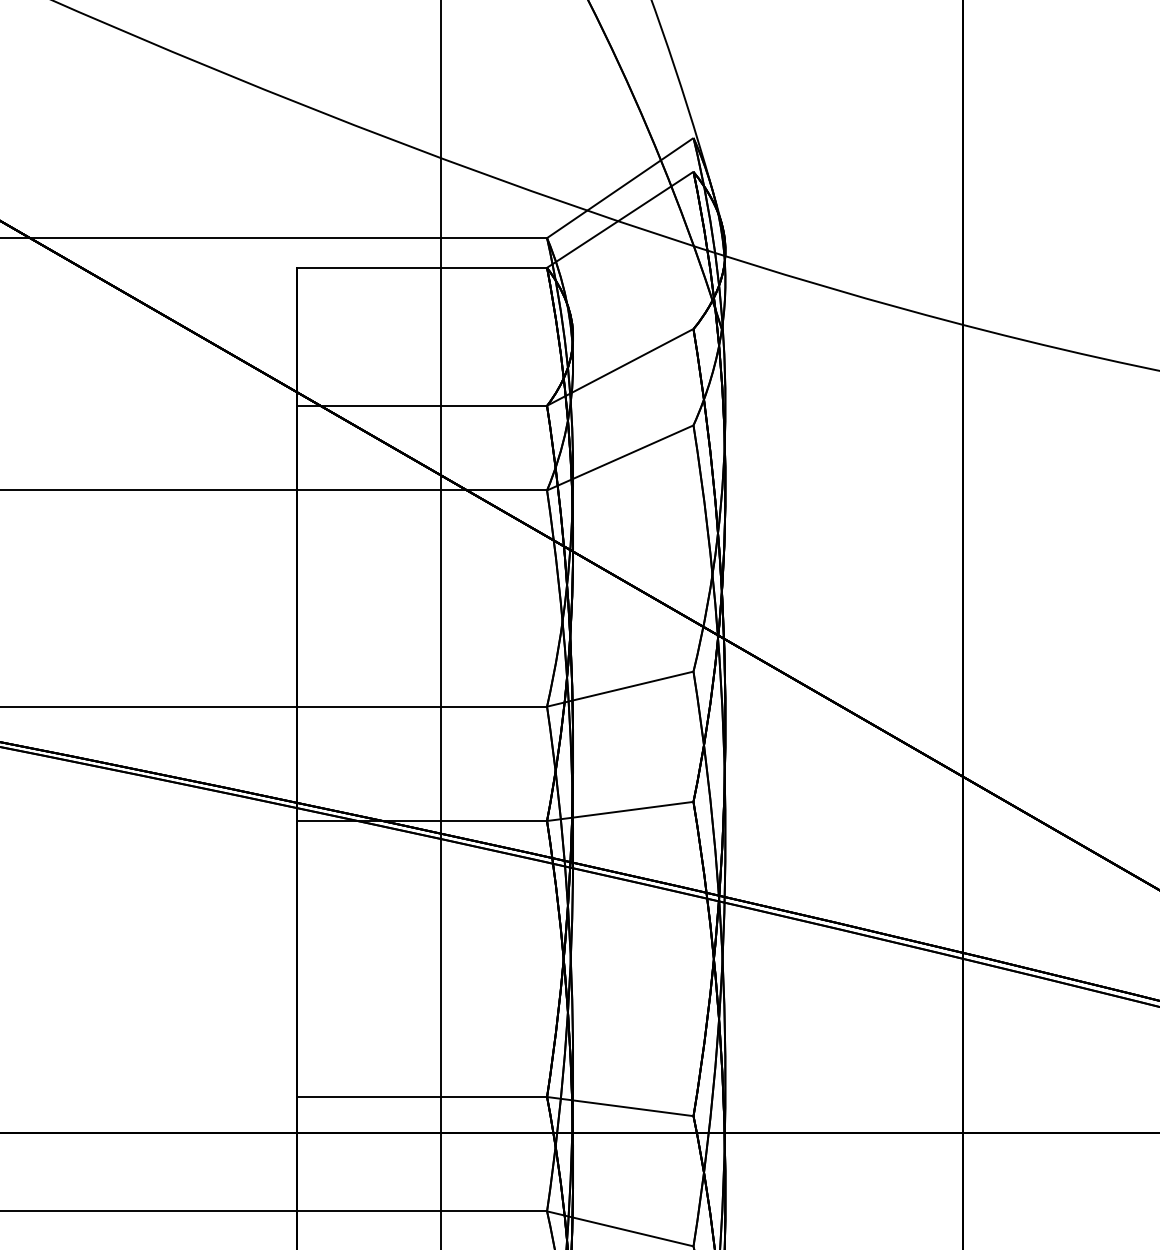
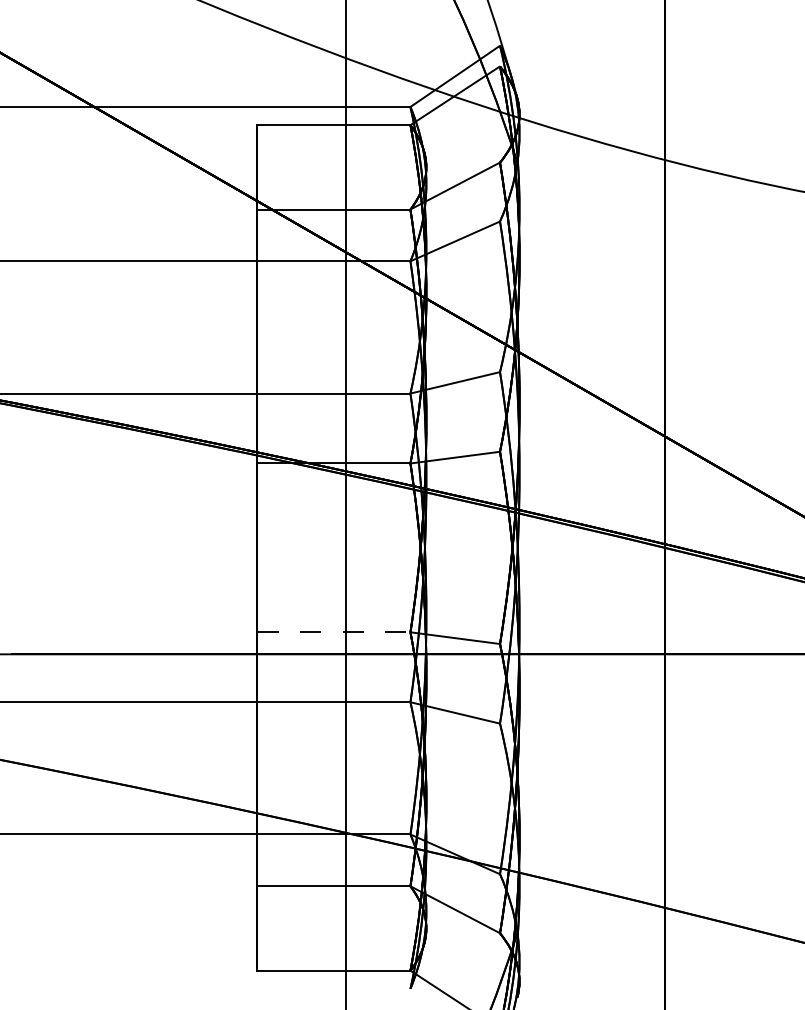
line: (421, 1097) -> (333, 632), solid -> dashed

